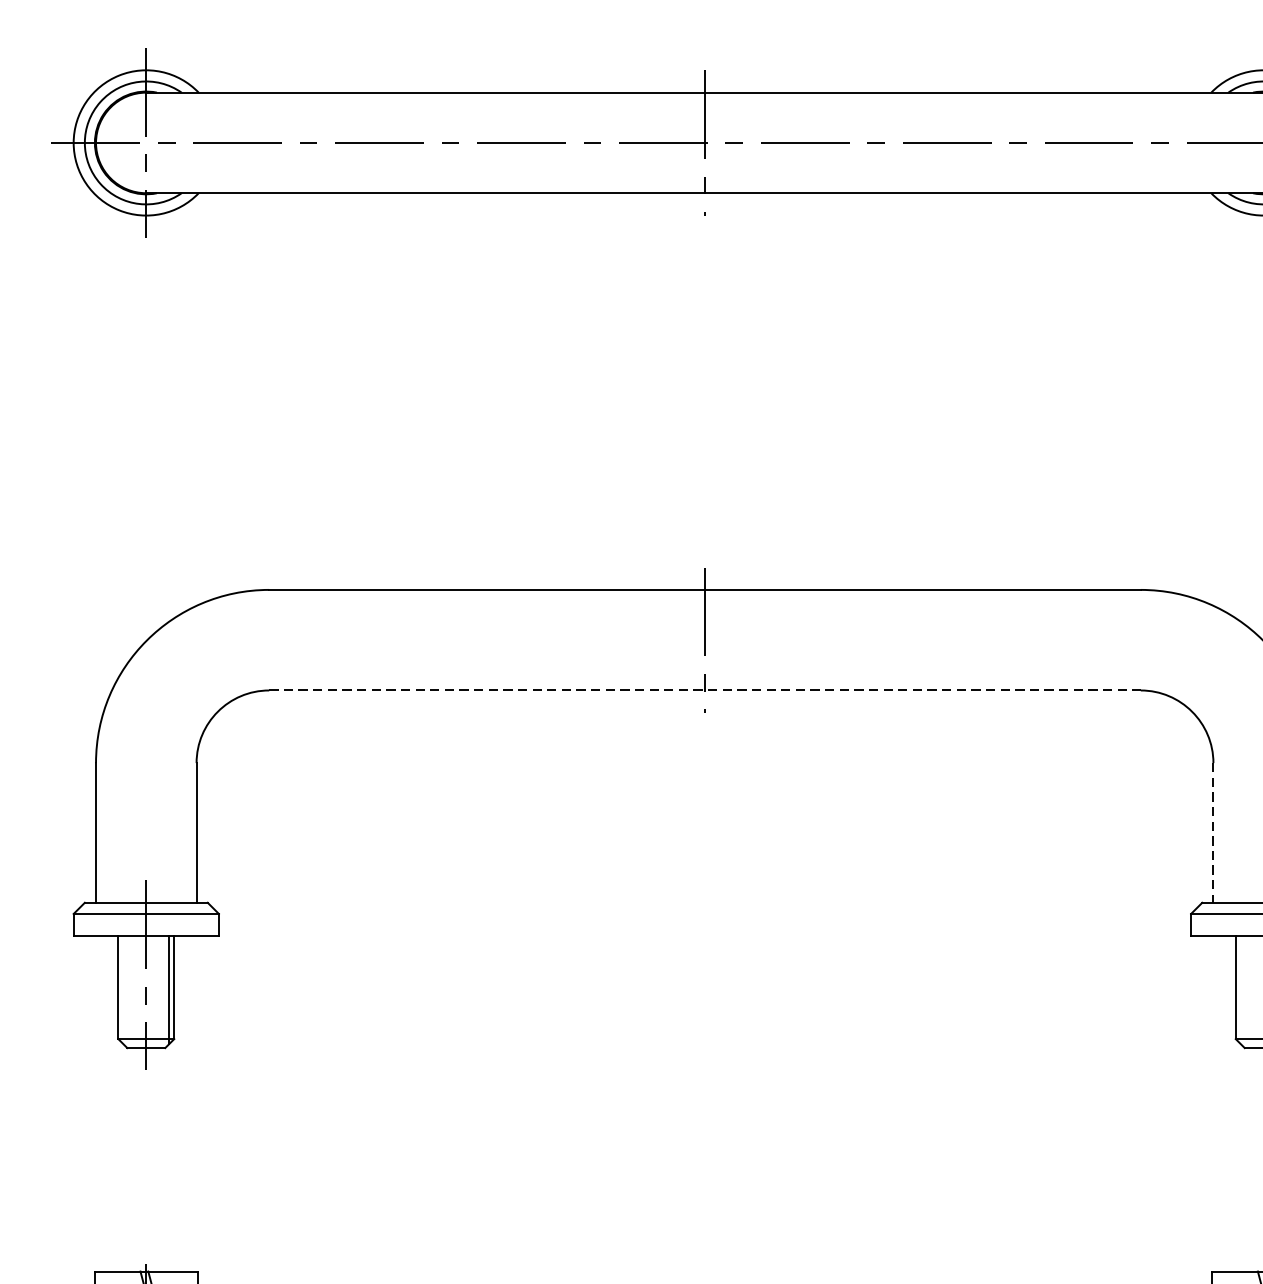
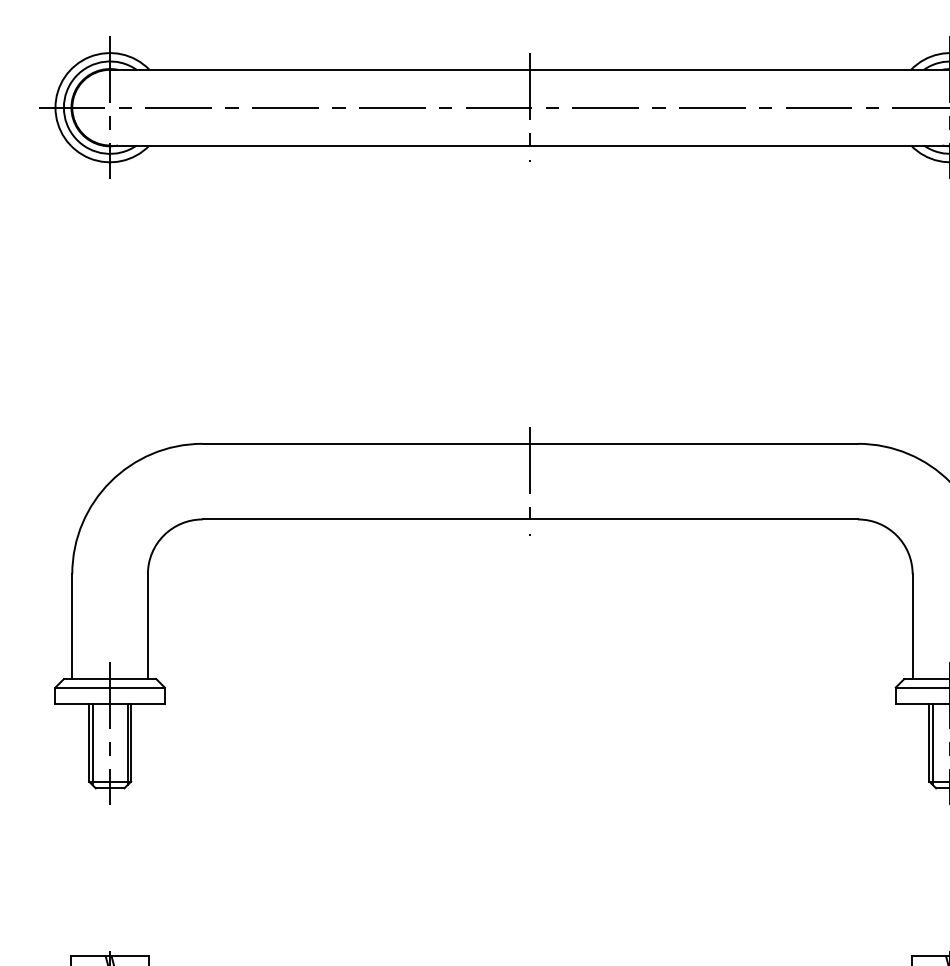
line: (705, 690) -> (530, 519), dashed -> solid
line: (1213, 832) -> (912, 626), dashed -> solid
line: (122, 989) -> (92, 744), added
line: (1241, 989) -> (933, 744), added

